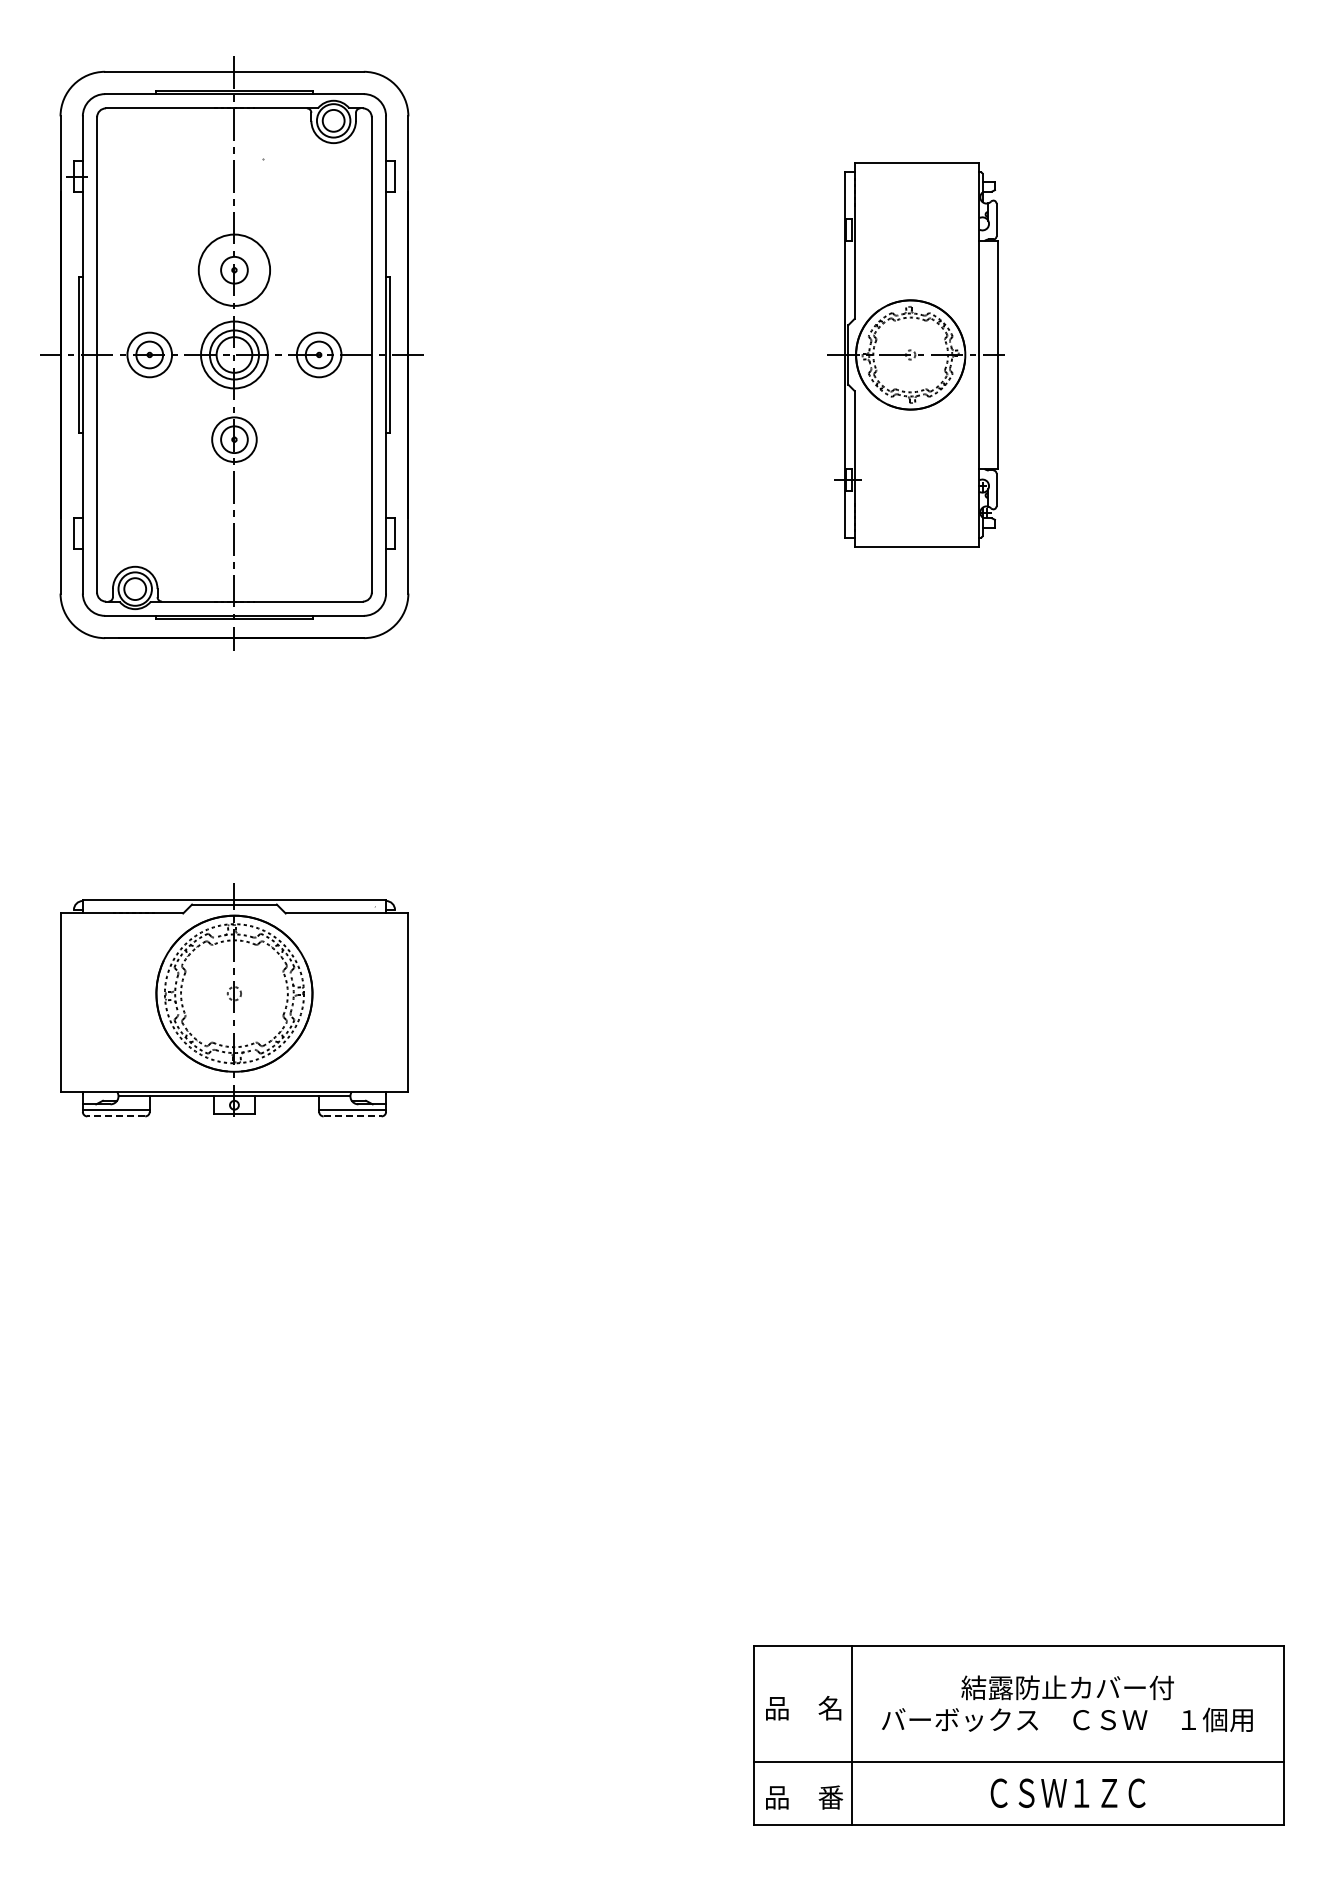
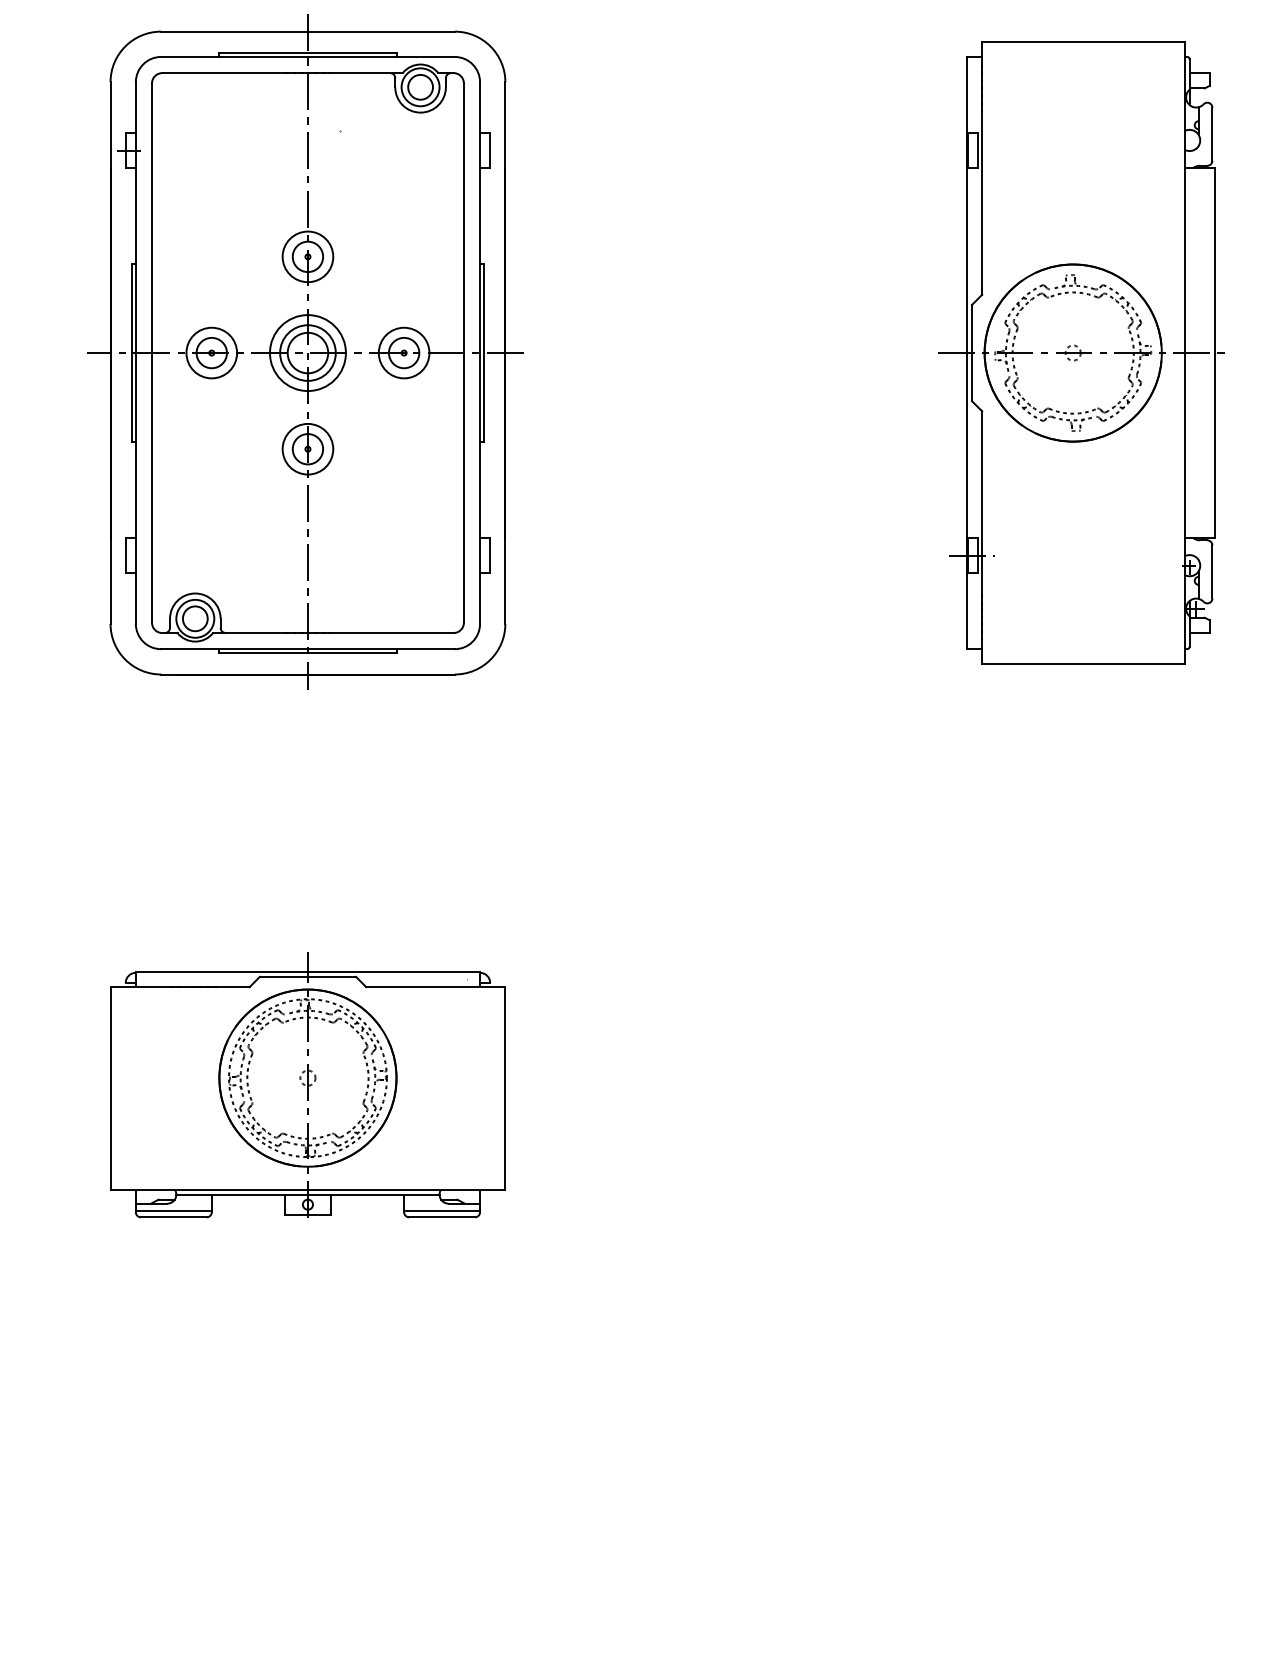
circle: (234, 269) -> (307, 256), size x0.62
part: (915, 354) -> (1081, 352), size x1.43
line: (116, 1116) -> (174, 1217), dashed -> solid
line: (352, 1116) -> (441, 1217), dashed -> solid

